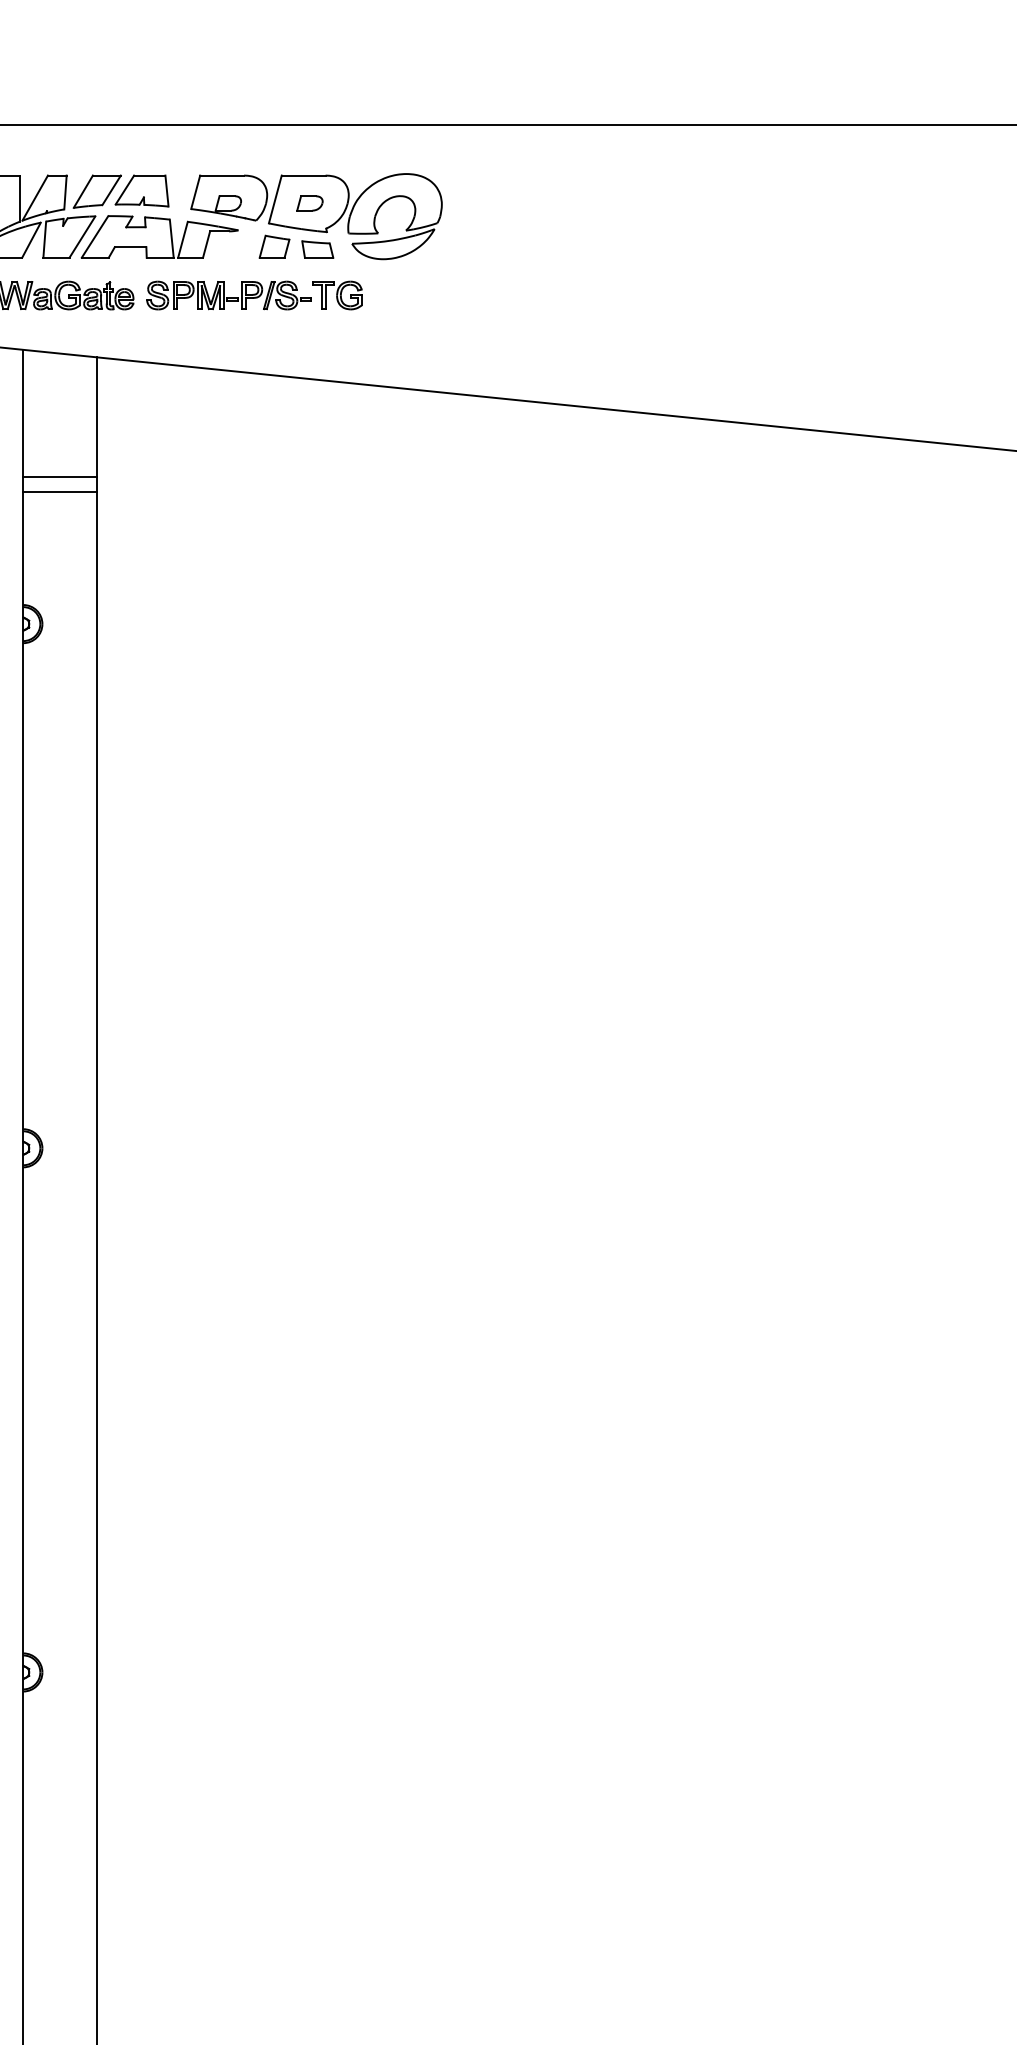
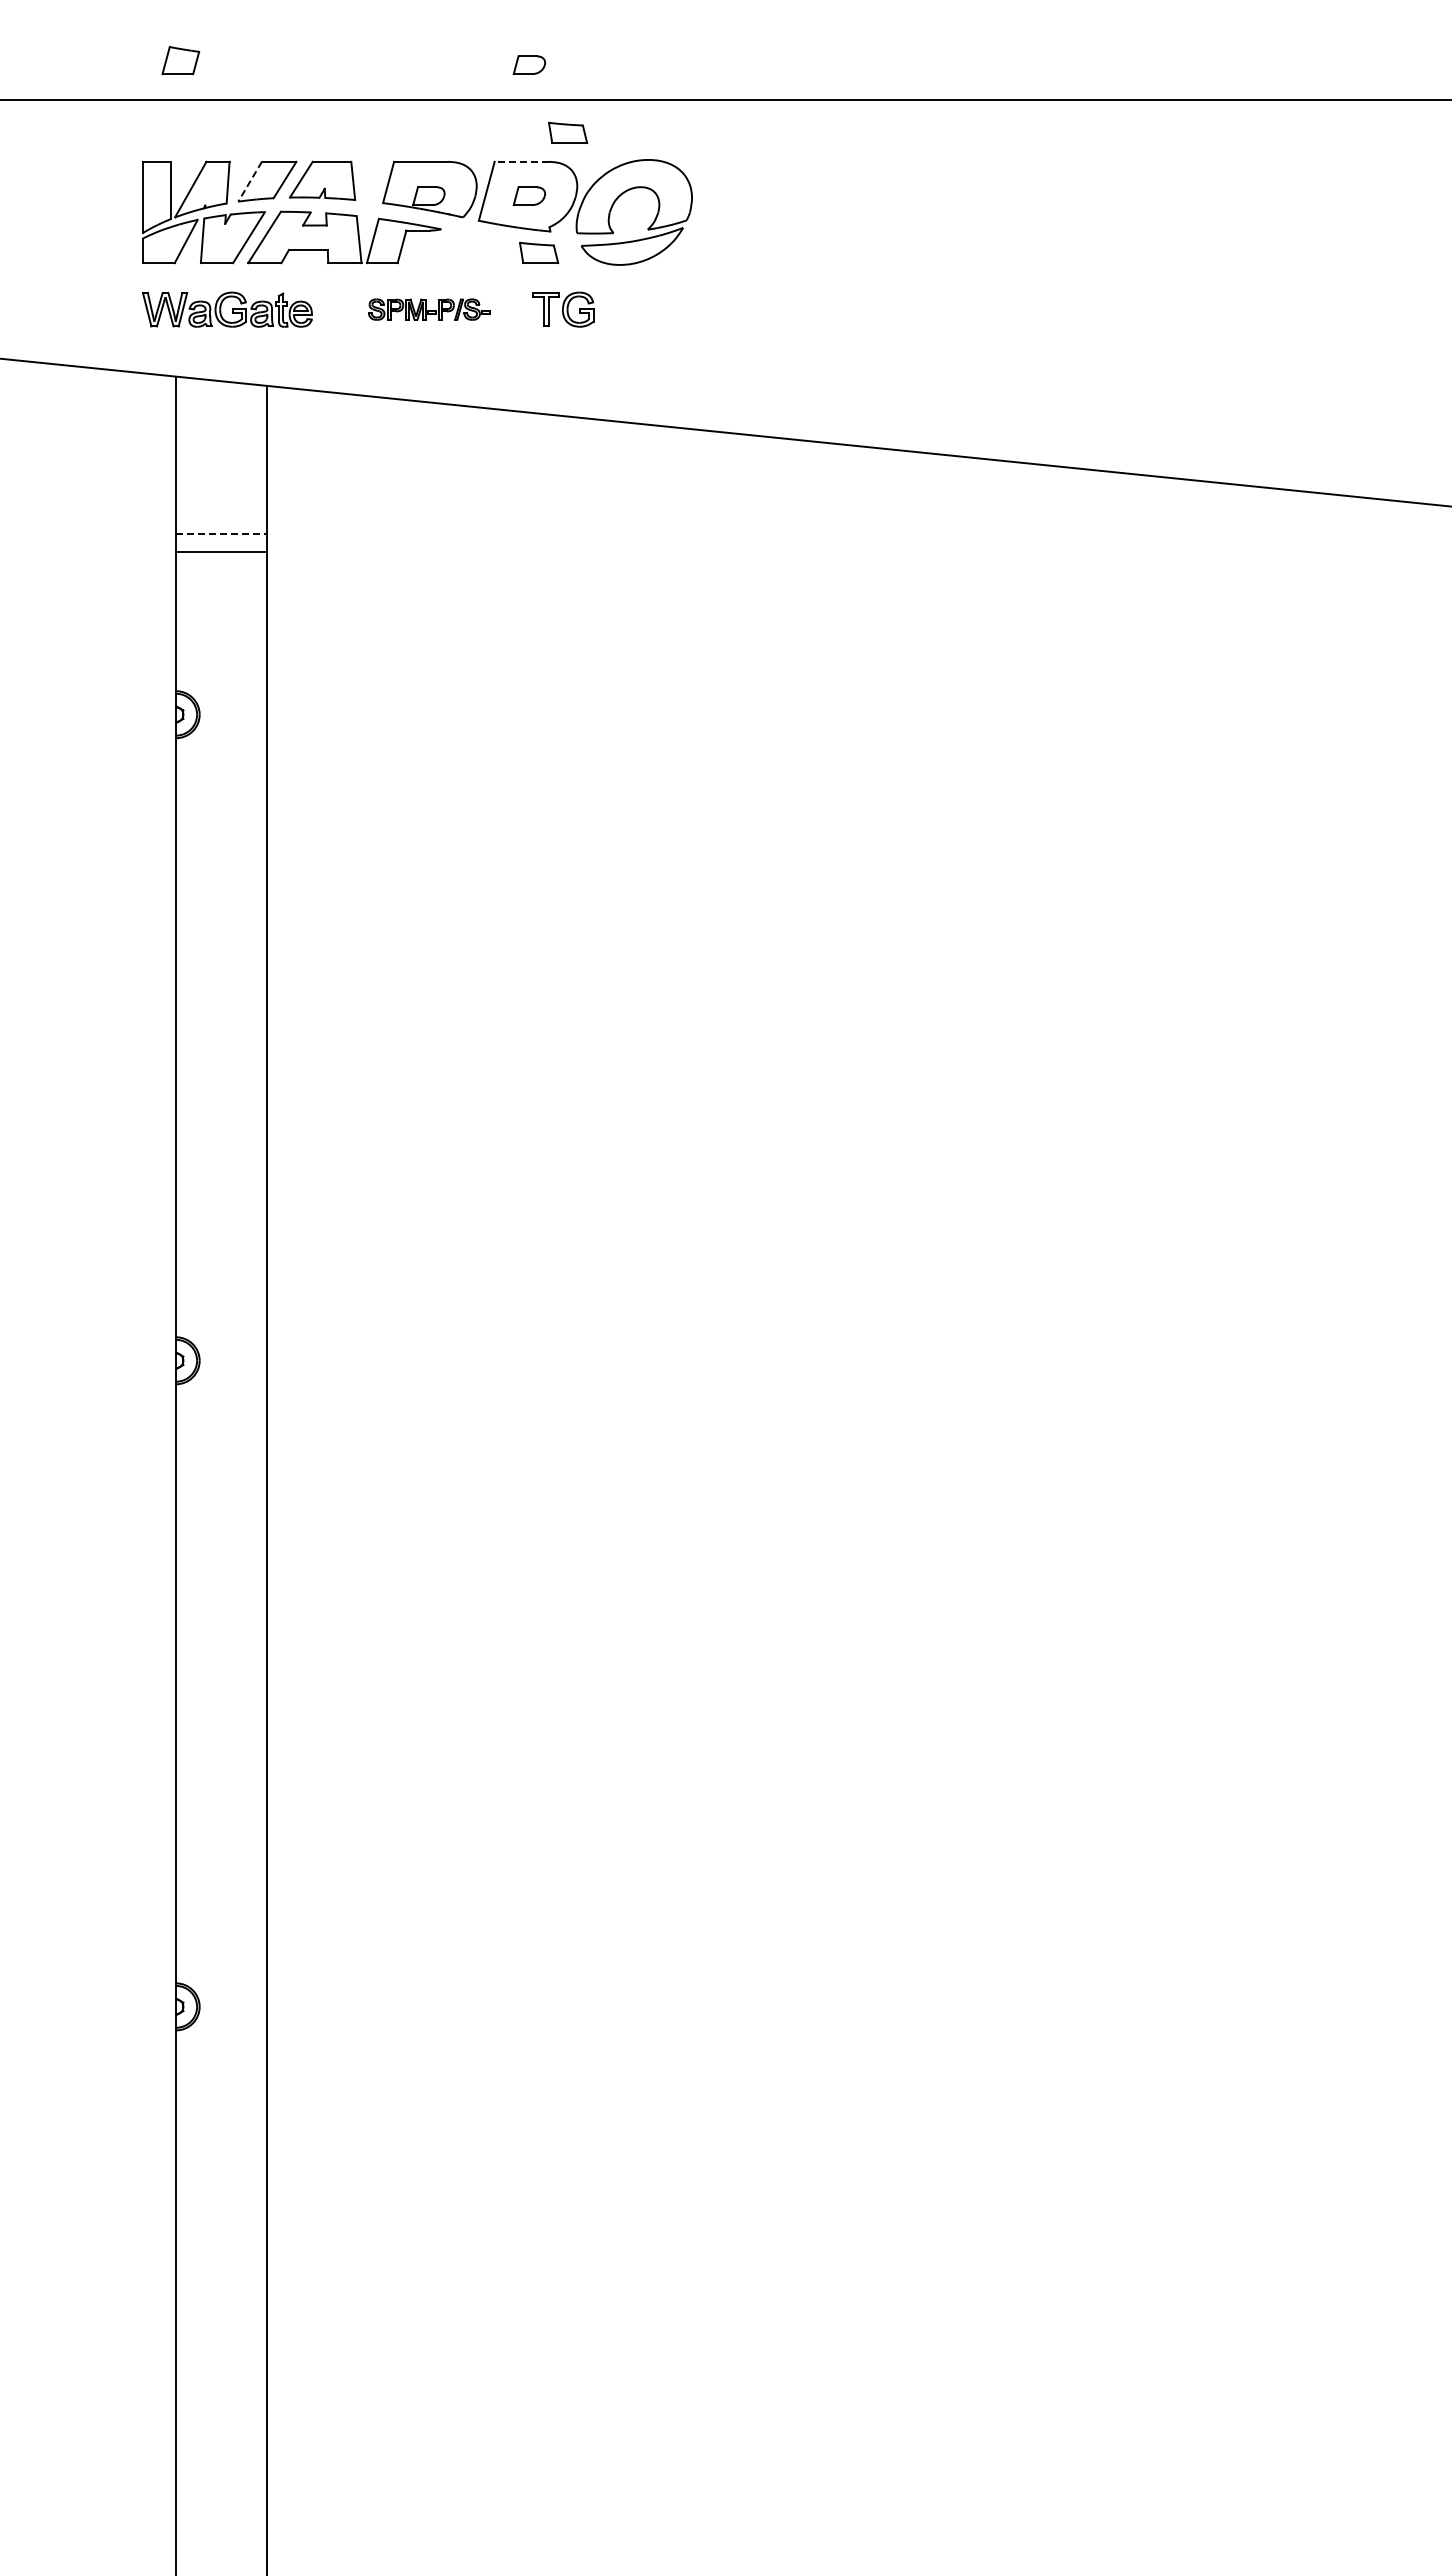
part: (309, 96) -> (528, 64), added
part: (341, 151) -> (568, 132), added
line: (303, 175) -> (521, 161), solid -> dashed
line: (82, 192) -> (249, 182), solid -> dashed
part: (274, 246) -> (180, 60), moved
part: (228, 295) -> (428, 309), size x0.6
line: (60, 477) -> (221, 533), solid -> dashed

